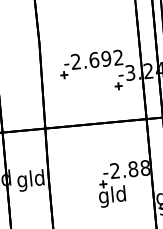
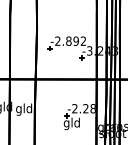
text: (93, 58) -> (68, 40), -2.692 -> -2.892
text: (132, 168) -> (85, 108), -2.88 -> -2.28

